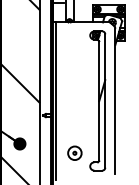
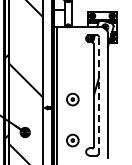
line: (105, 101) -> (99, 95), solid -> dashed
part: (74, 105) -> (72, 99), added

